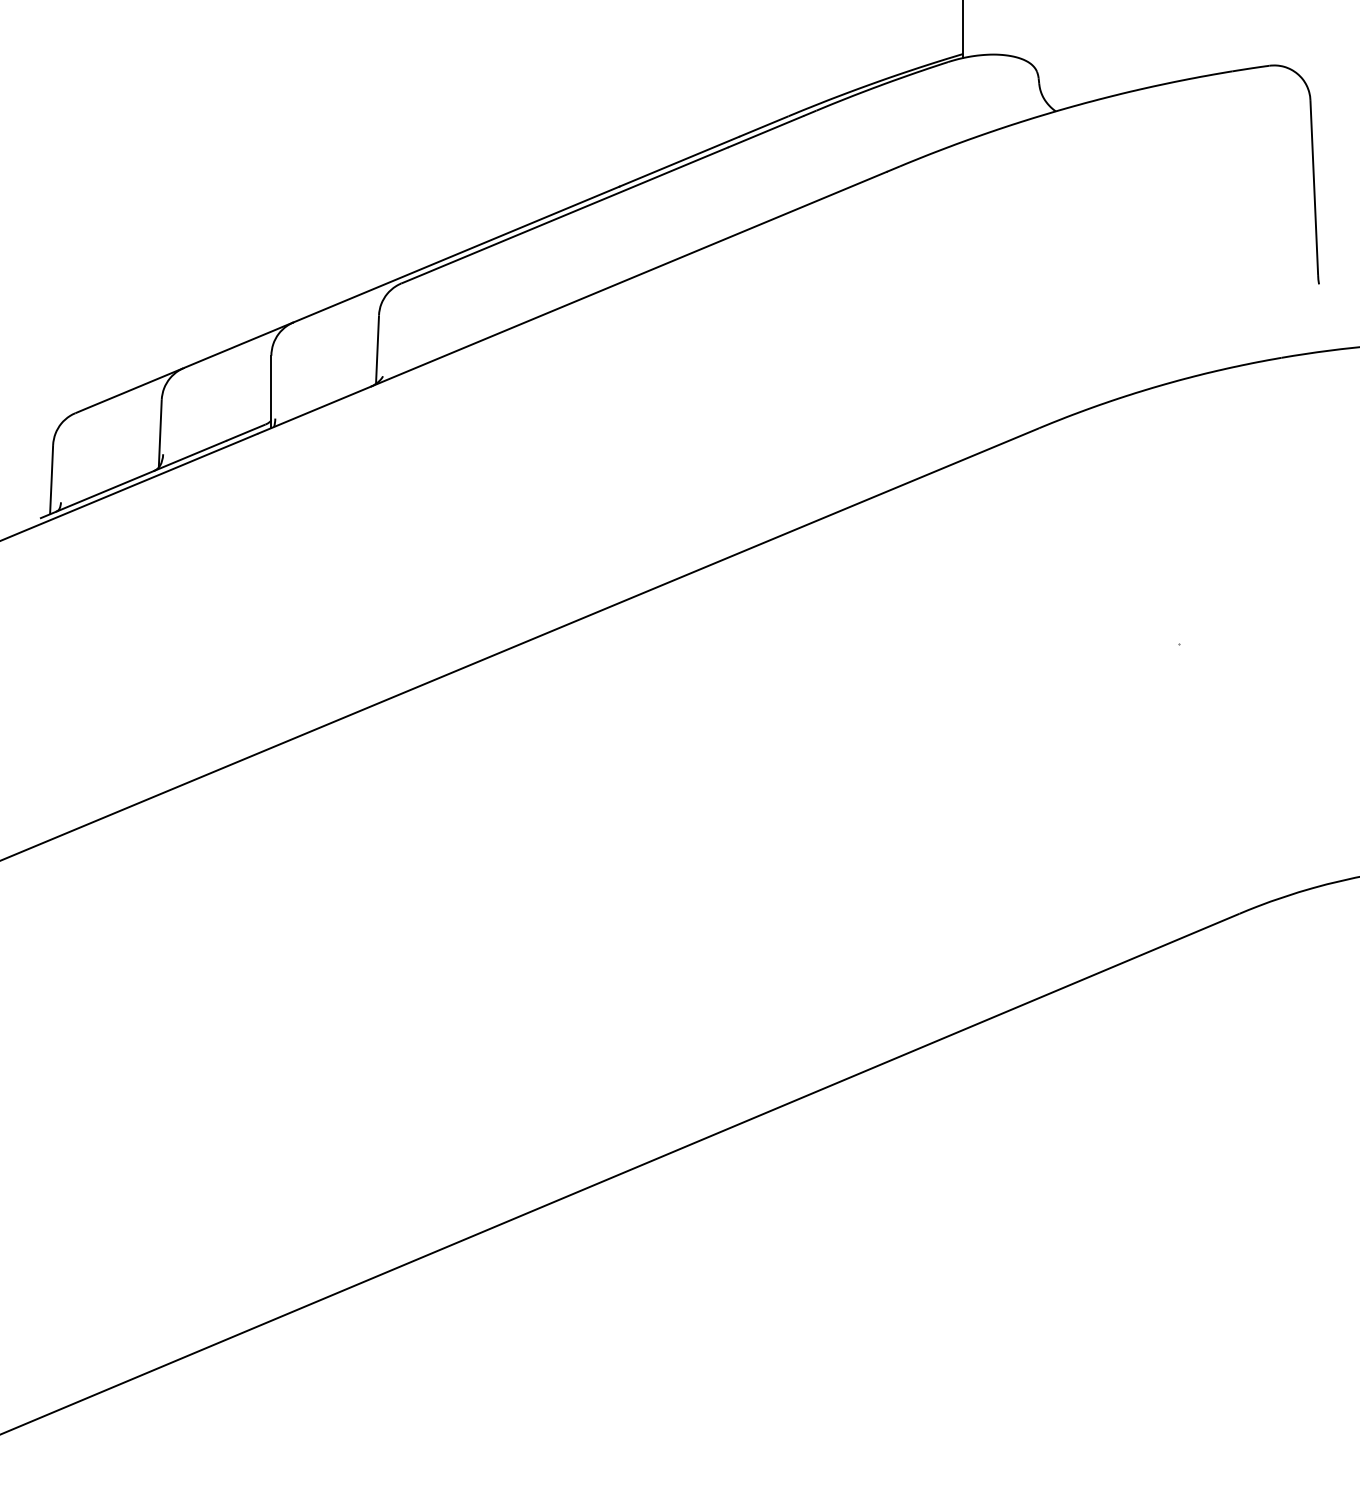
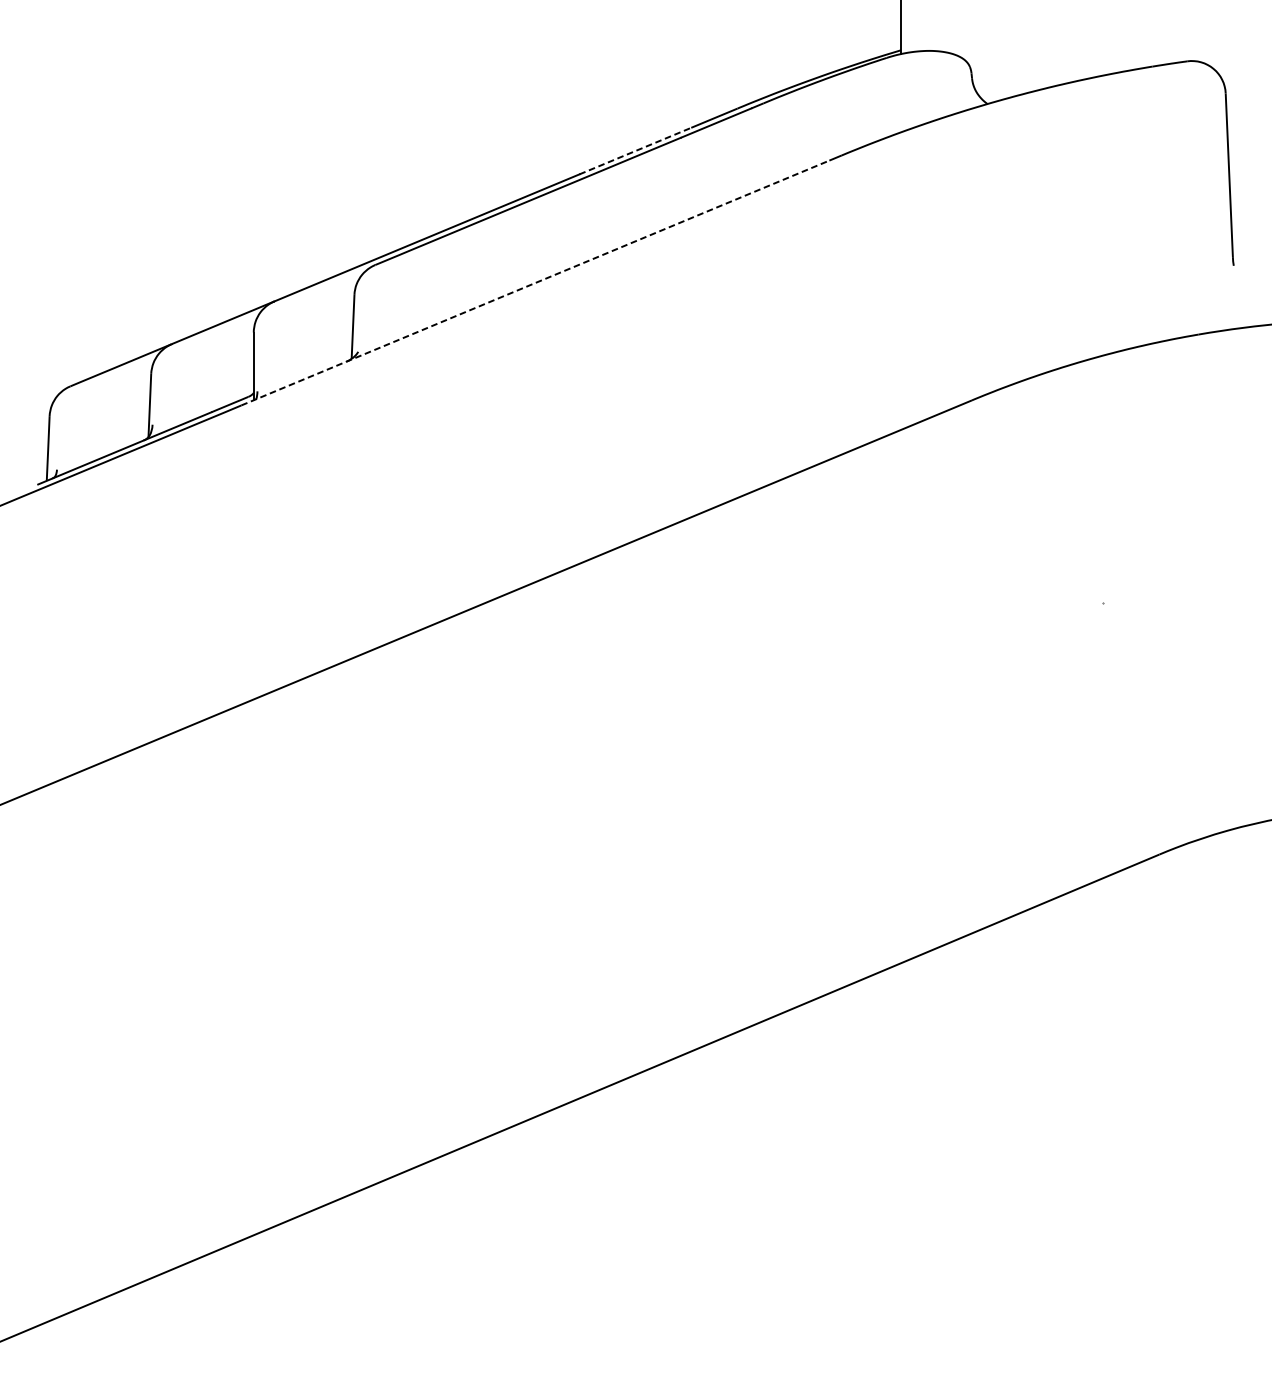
line: (679, 161) -> (635, 150), solid -> dashed
line: (572, 302) -> (535, 282), solid -> dashed

